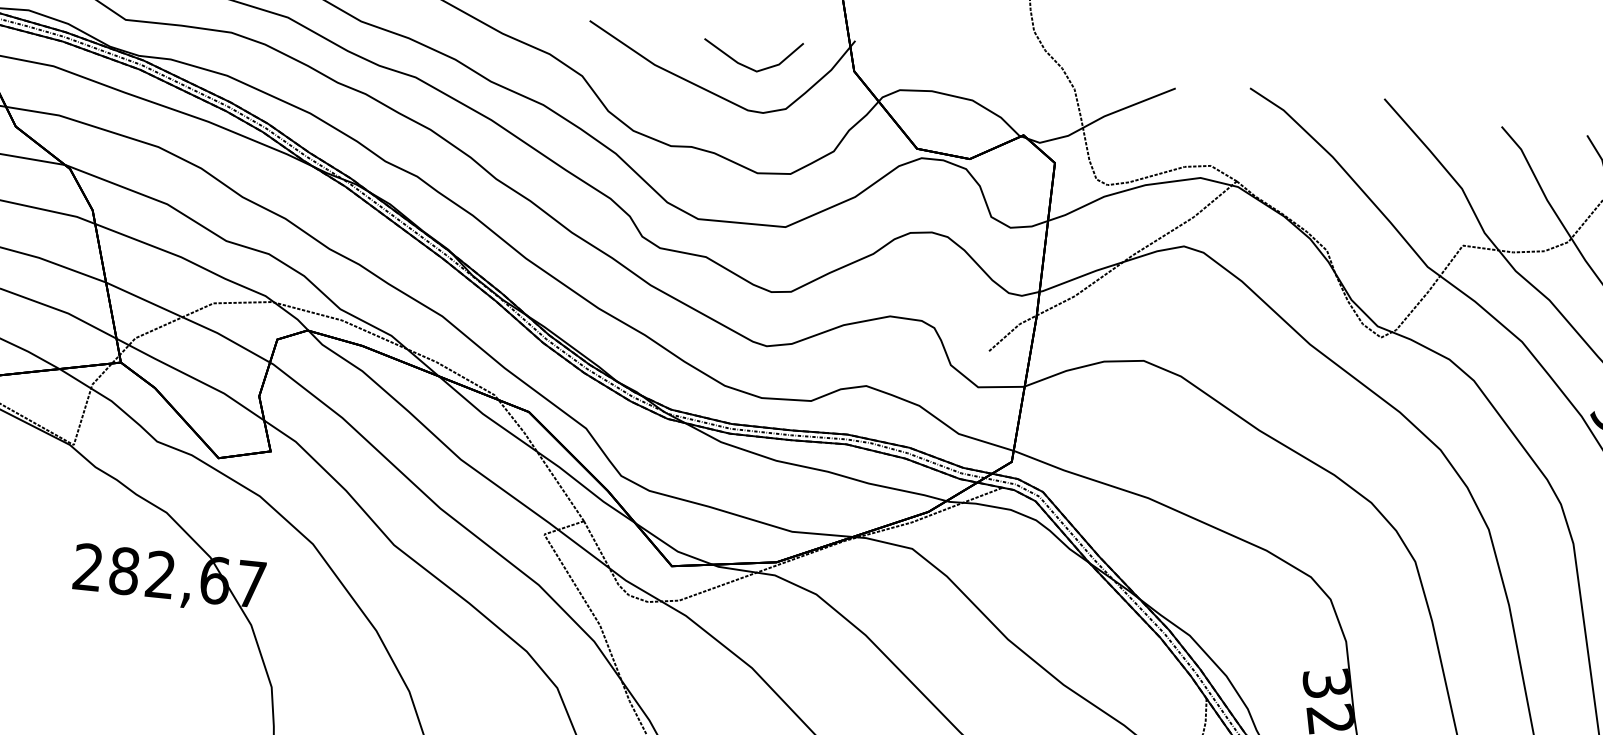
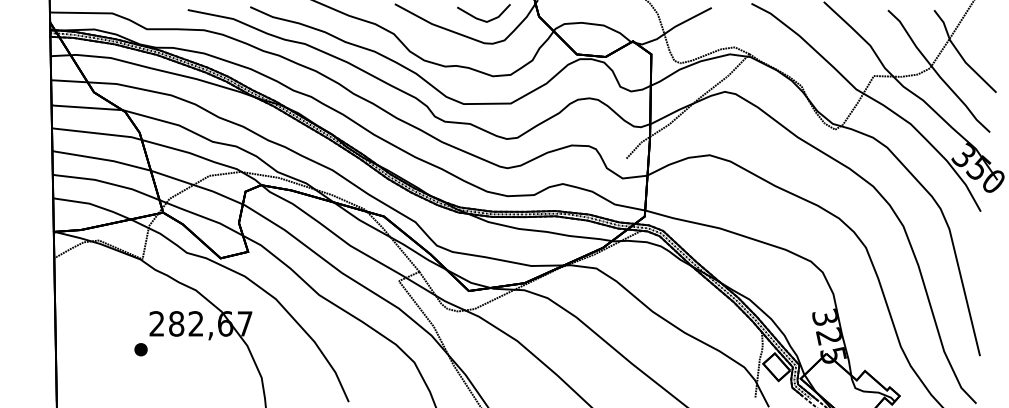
part: (52, 611) -> (140, 349), added

